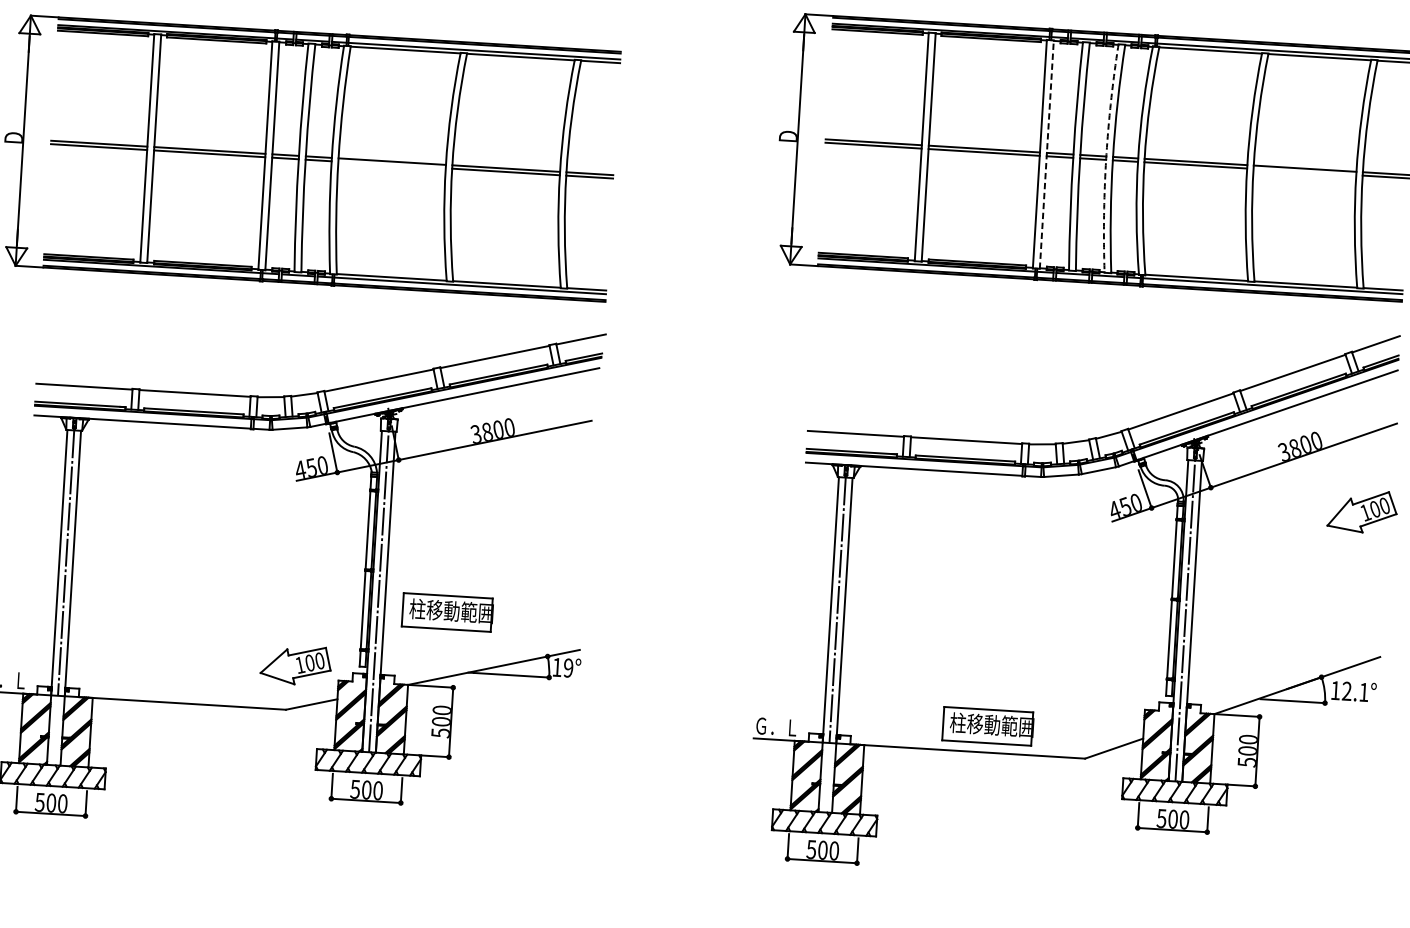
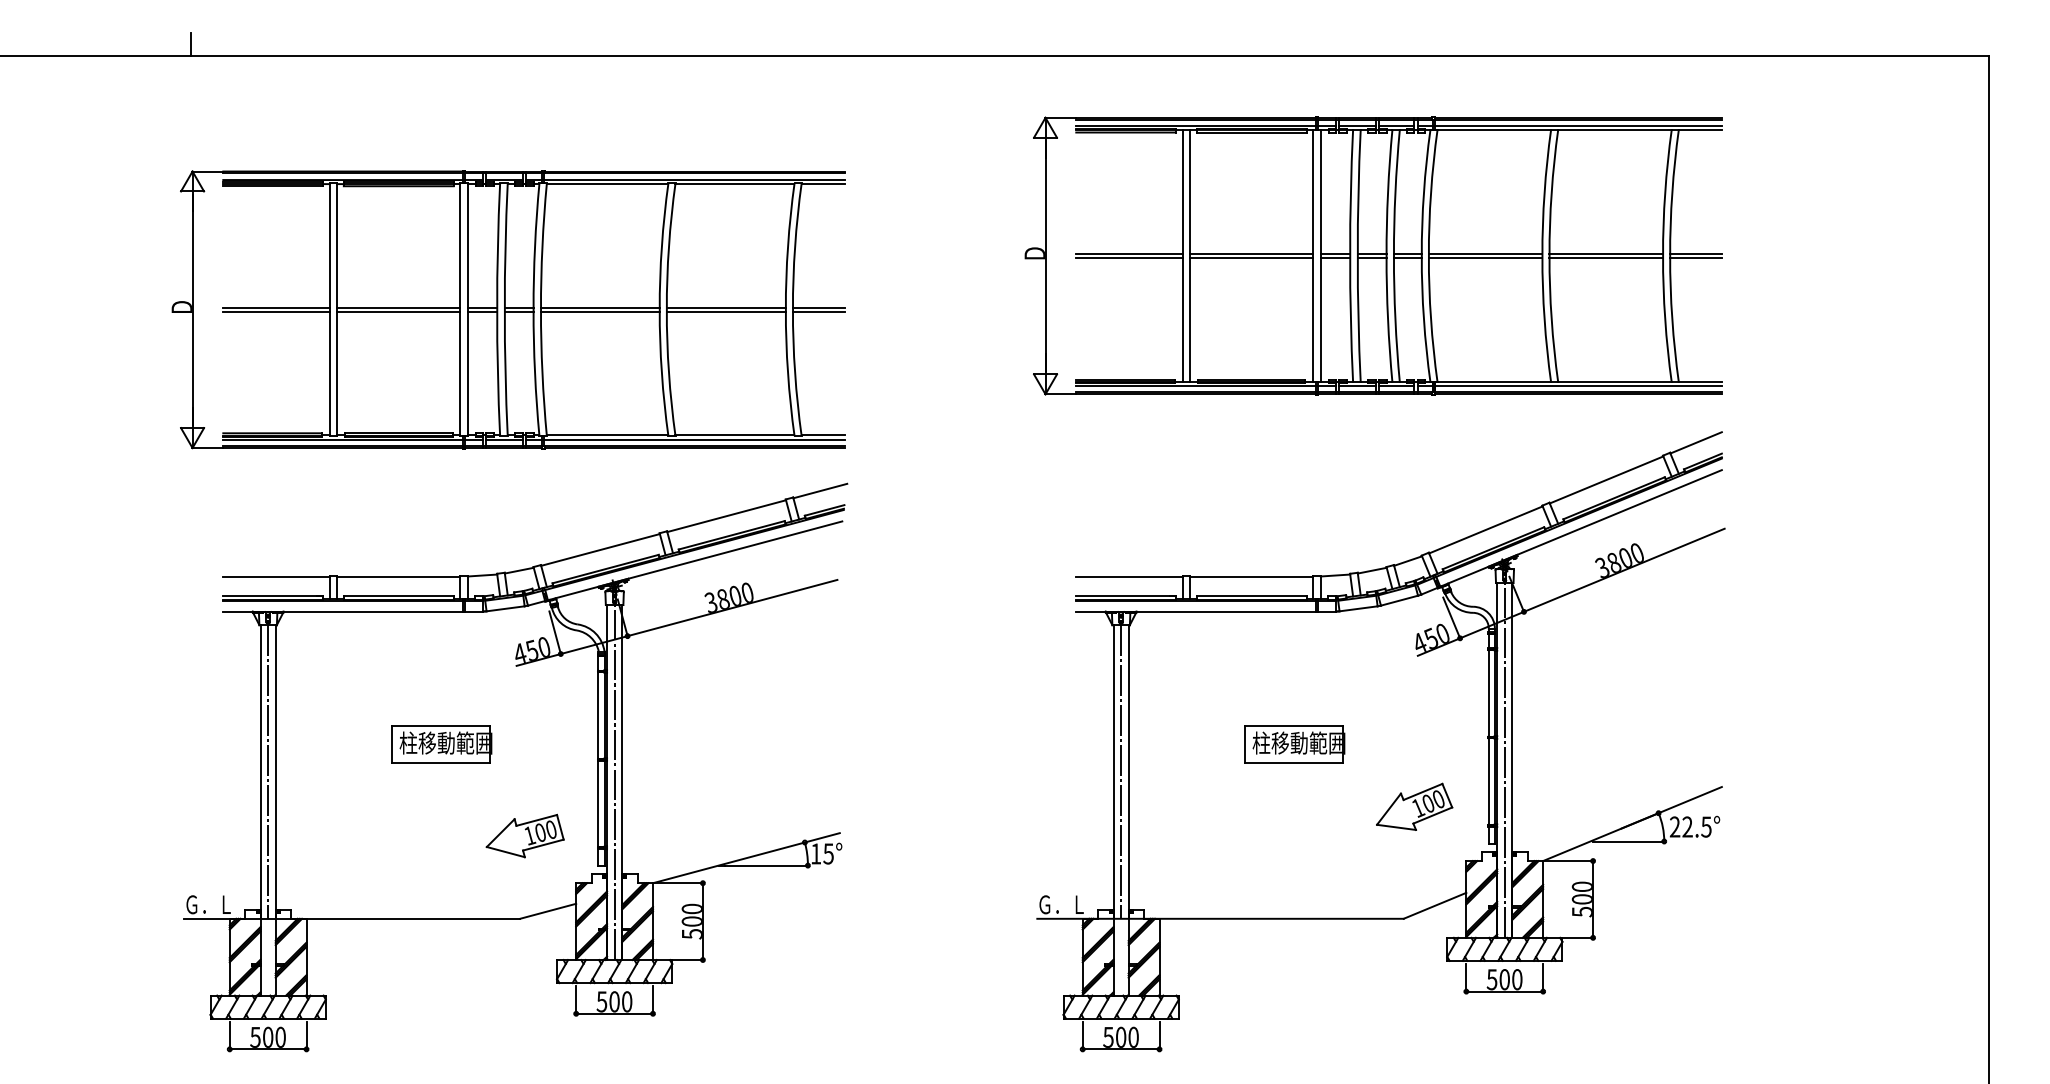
line: (1046, 154) -> (1320, 255), dashed -> solid
arc: (1106, 158) -> (1386, 256), dashed -> solid
line: (391, 164) -> (599, 311), added
line: (1305, 171) -> (1606, 257), added
part: (1362, 511) -> (1414, 806), moved
part: (447, 612) -> (441, 744), moved
part: (295, 664) -> (524, 835), moved
text: (568, 667) -> (828, 853), 19° -> 15°
text: (1349, 691) -> (1690, 826), 12.1° -> 22.5°
part: (987, 726) -> (1294, 744), moved

